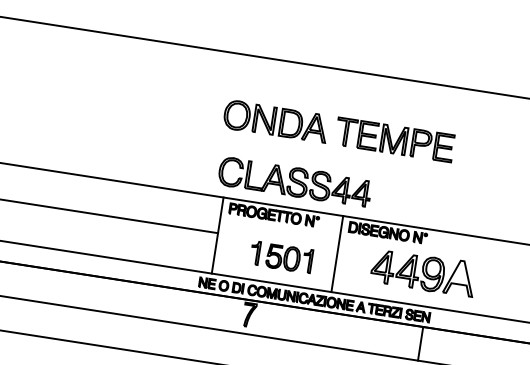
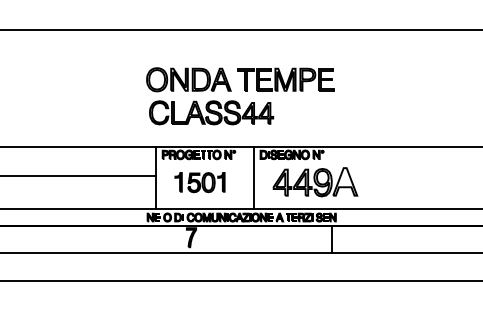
part: (295, 181) -> (211, 112), moved
part: (280, 257) -> (199, 182), moved
part: (423, 272) -> (315, 182), moved

